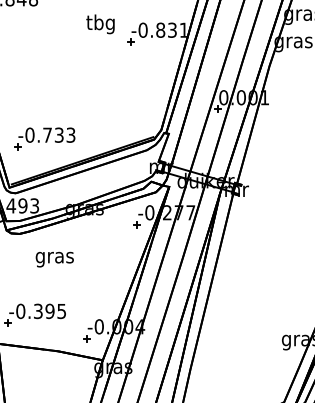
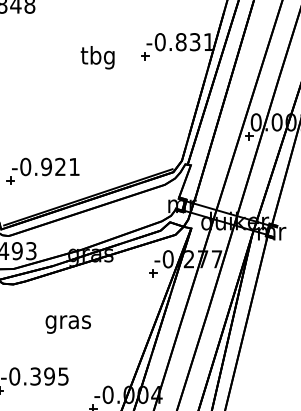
text: (100, 24) -> (97, 57), moved
text: (59, 134) -> (60, 166), -0.733 -> -0.921
text: (54, 259) -> (67, 324), moved

